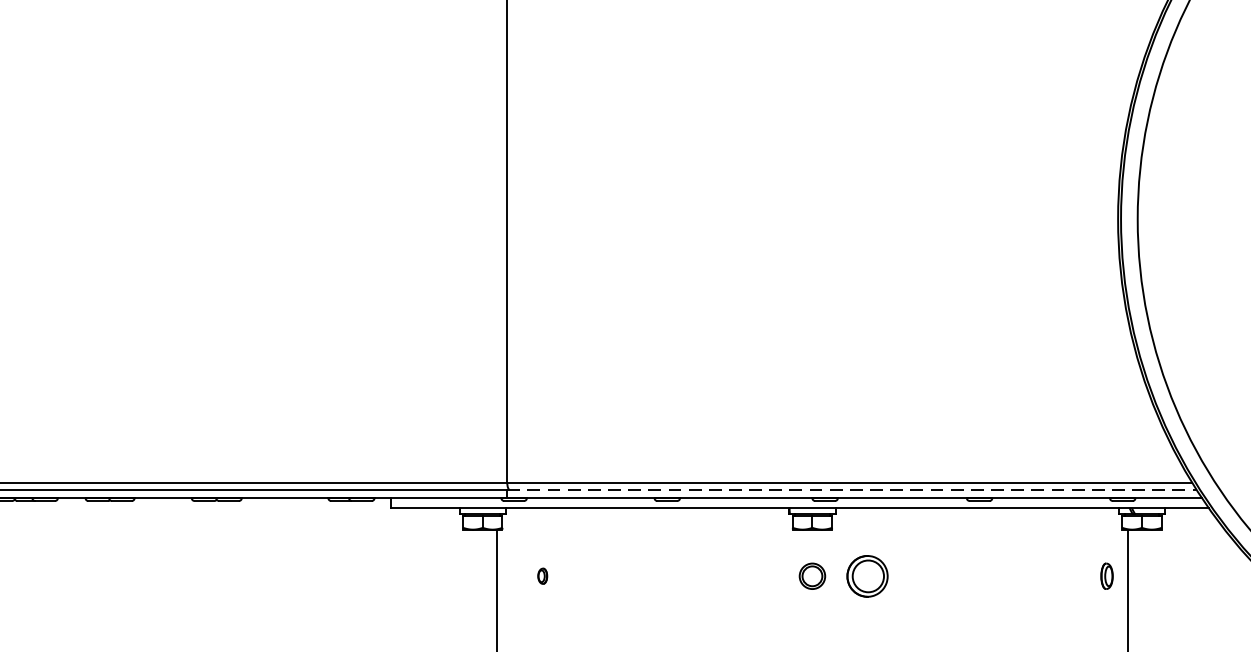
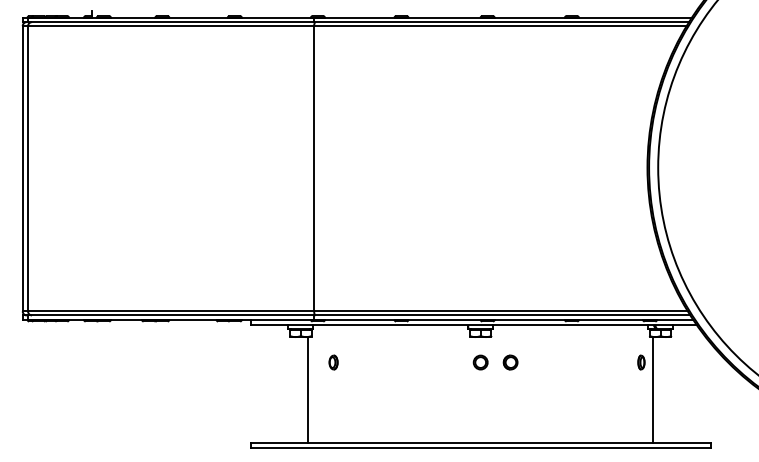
line: (852, 490) -> (502, 315), dashed -> solid
part: (542, 576) -> (333, 362), size x1.67
part: (867, 576) -> (510, 362), size x0.62

